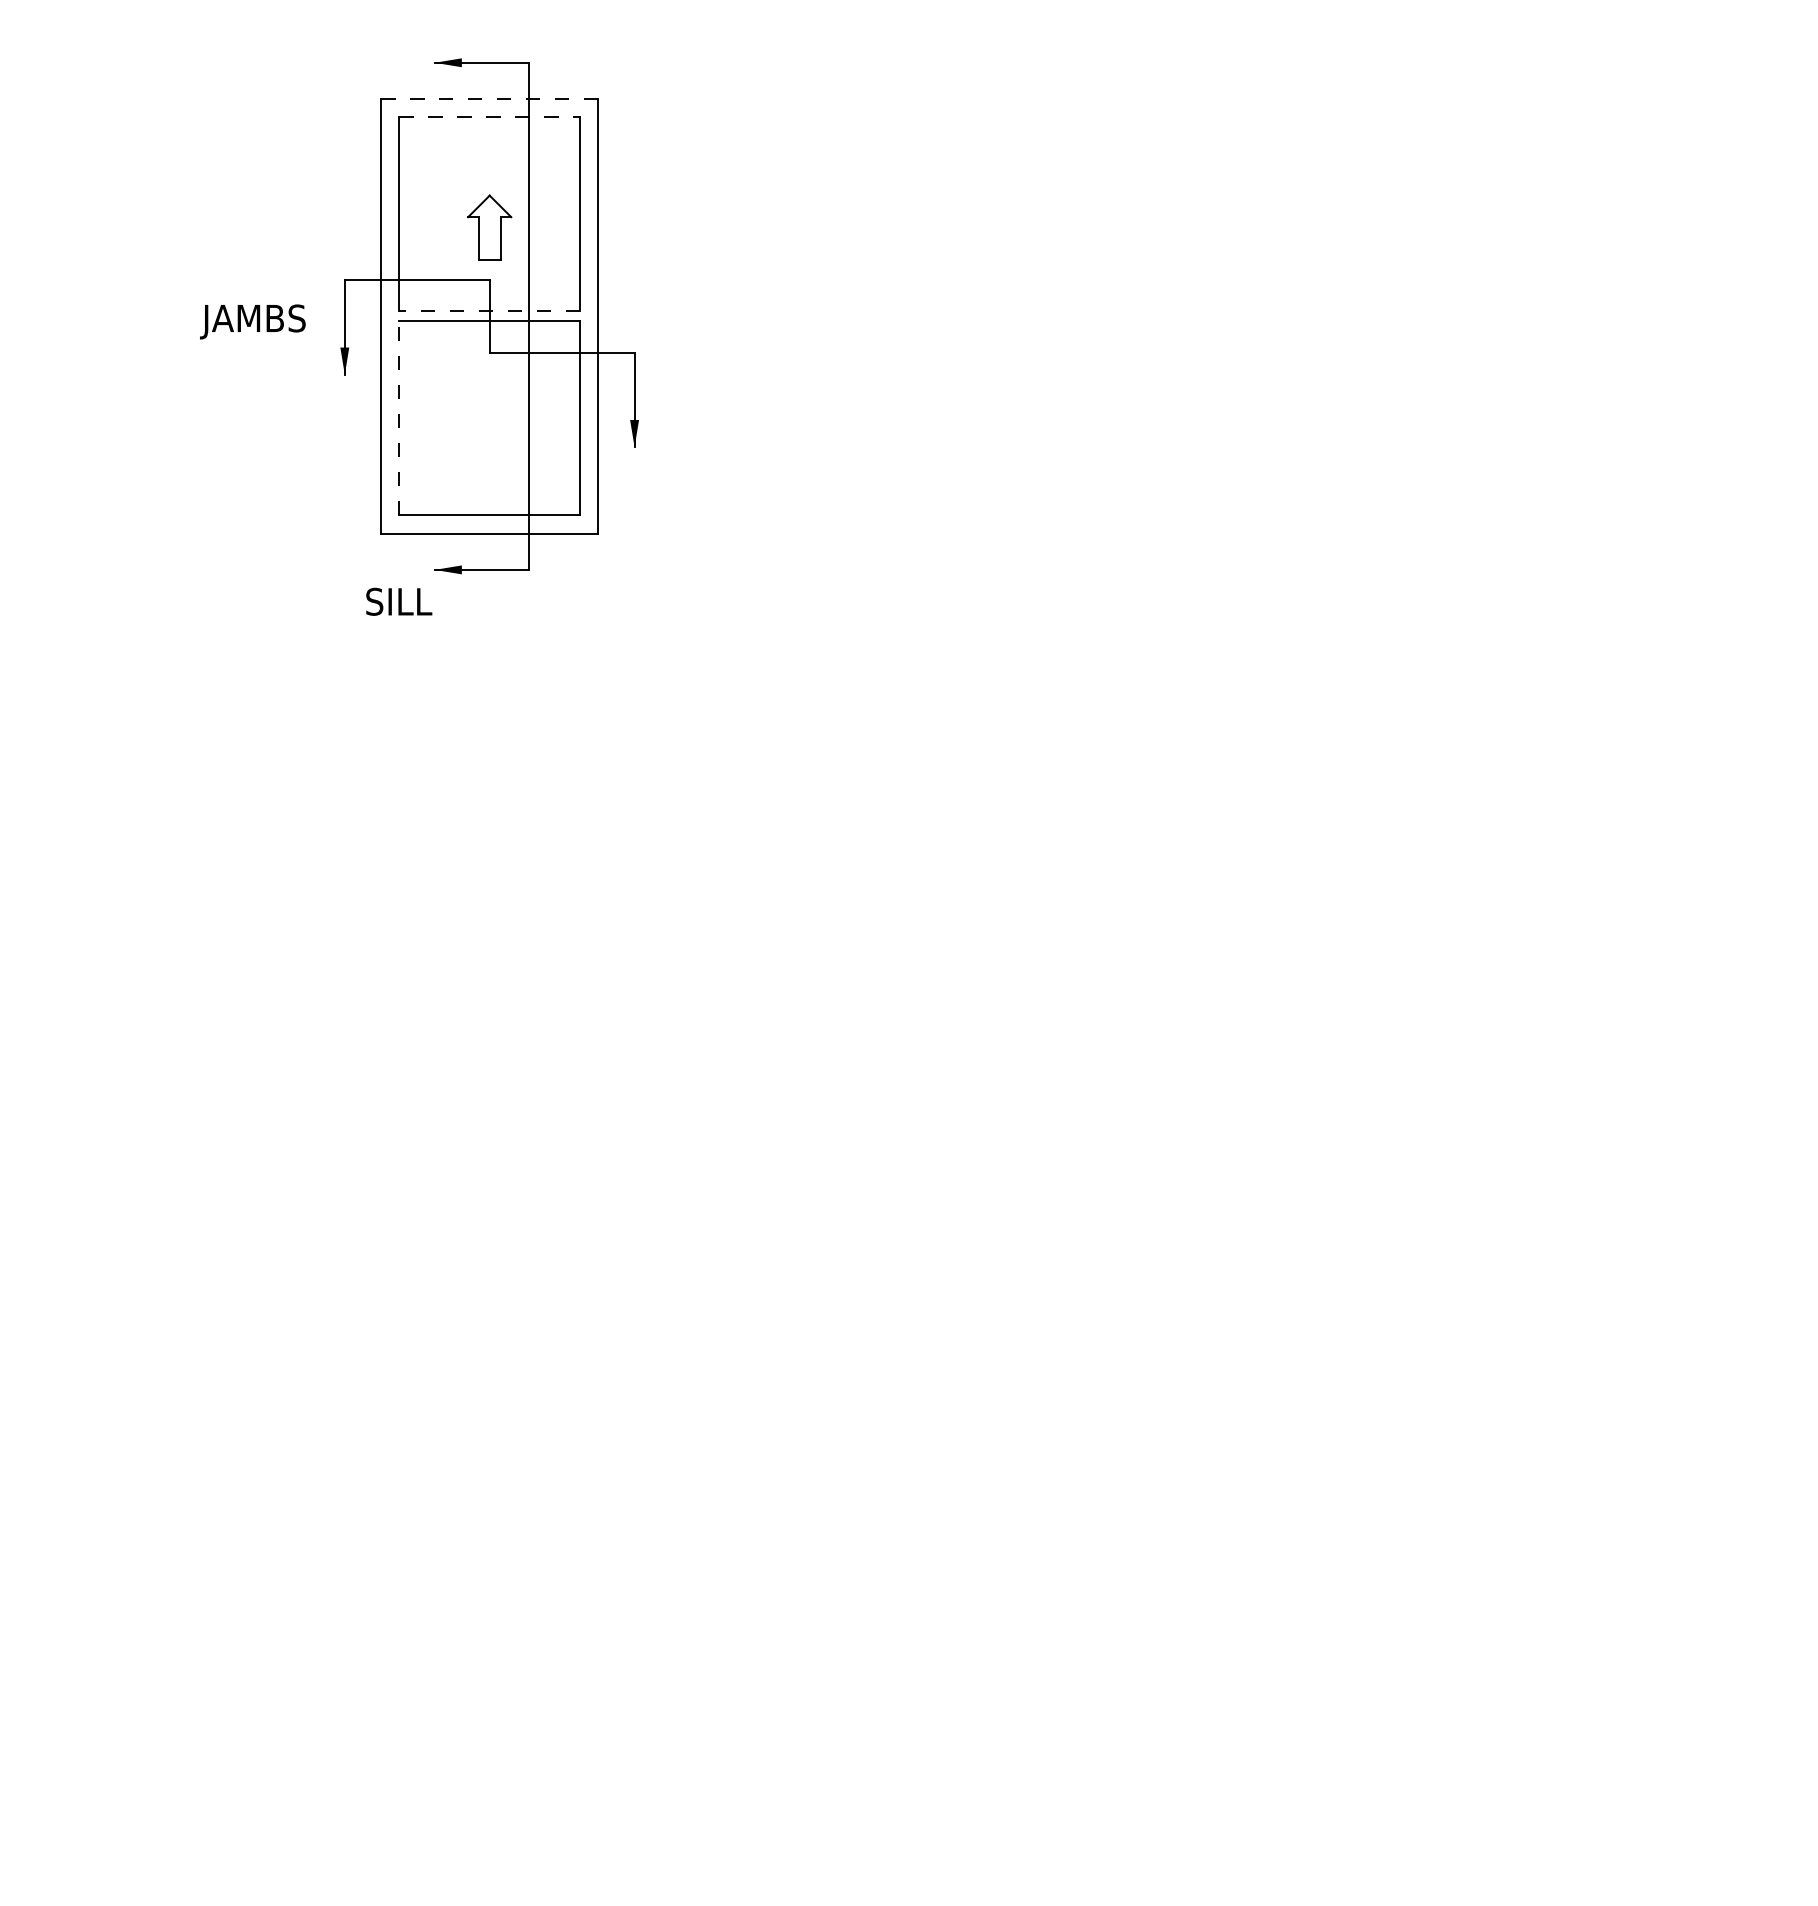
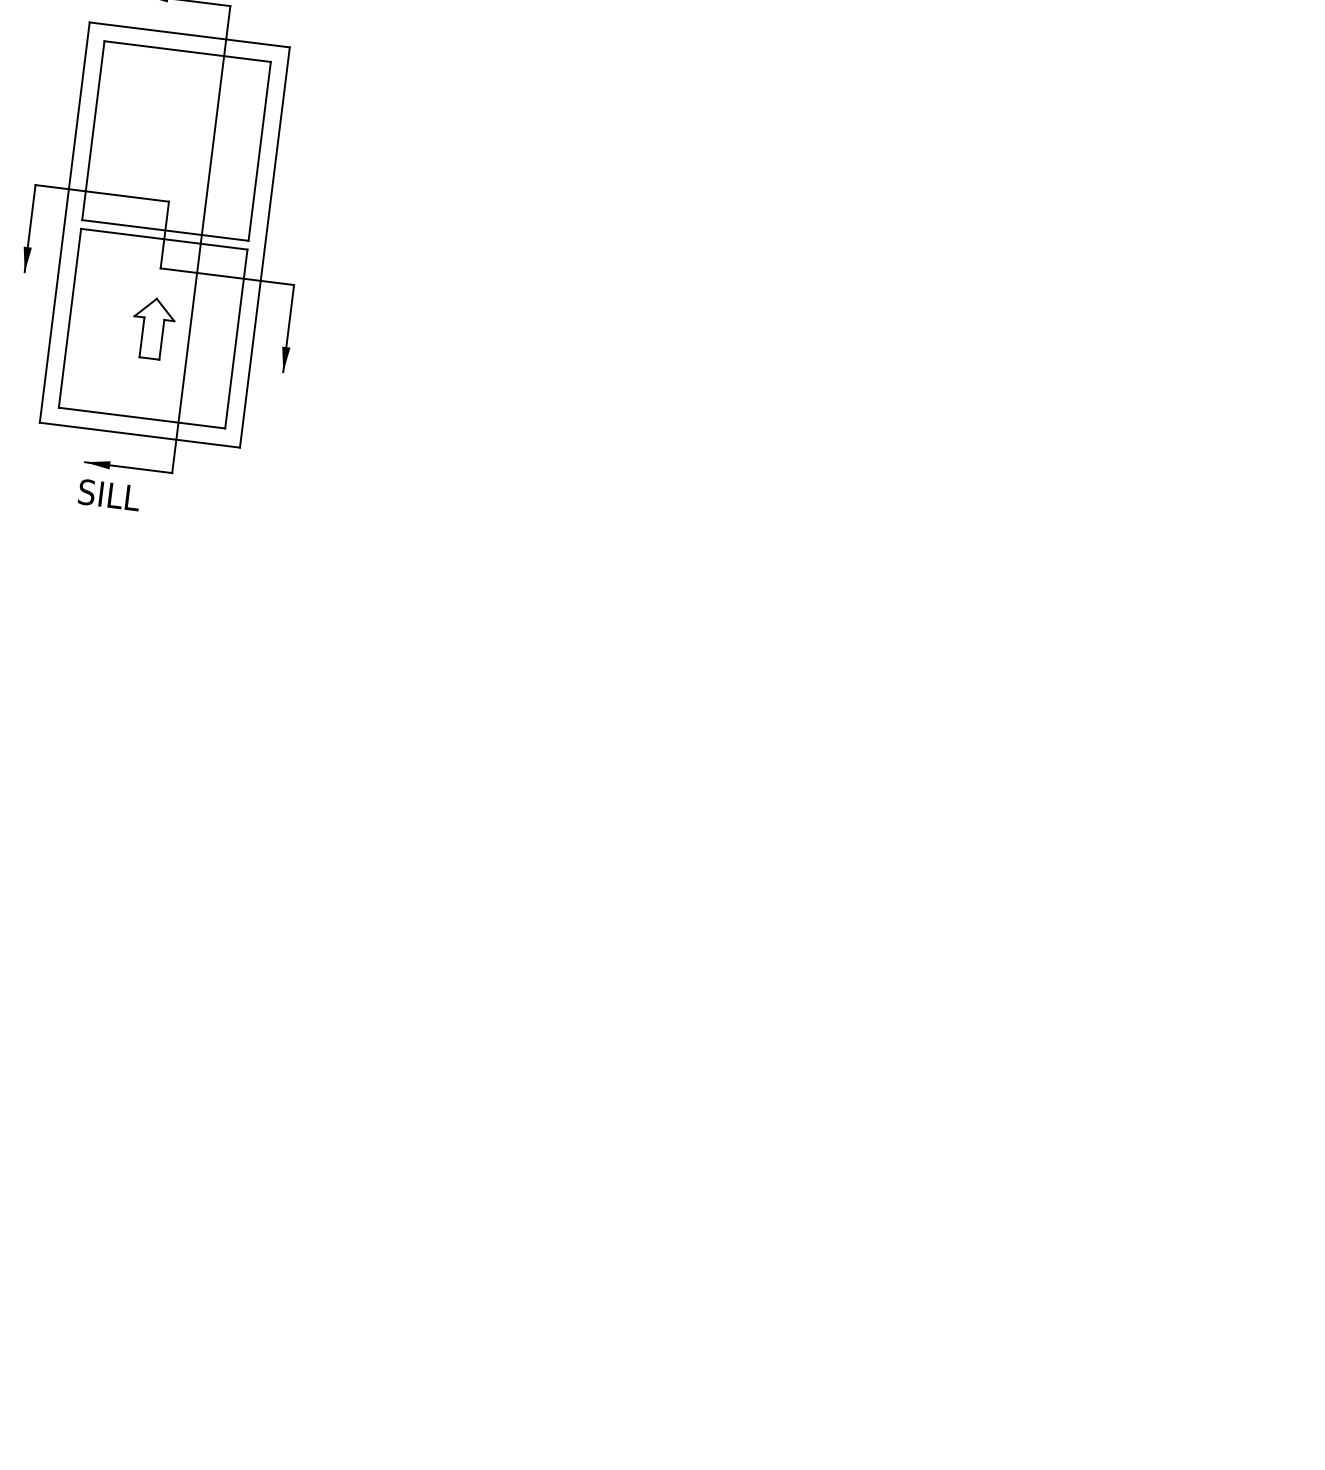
line: (489, 99) -> (189, 35), dashed -> solid
line: (490, 117) -> (188, 52), dashed -> solid
part: (489, 227) -> (153, 328), moved
line: (489, 311) -> (165, 230), dashed -> solid
line: (399, 417) -> (70, 317), dashed -> solid
text: (399, 601) -> (109, 494), moved

